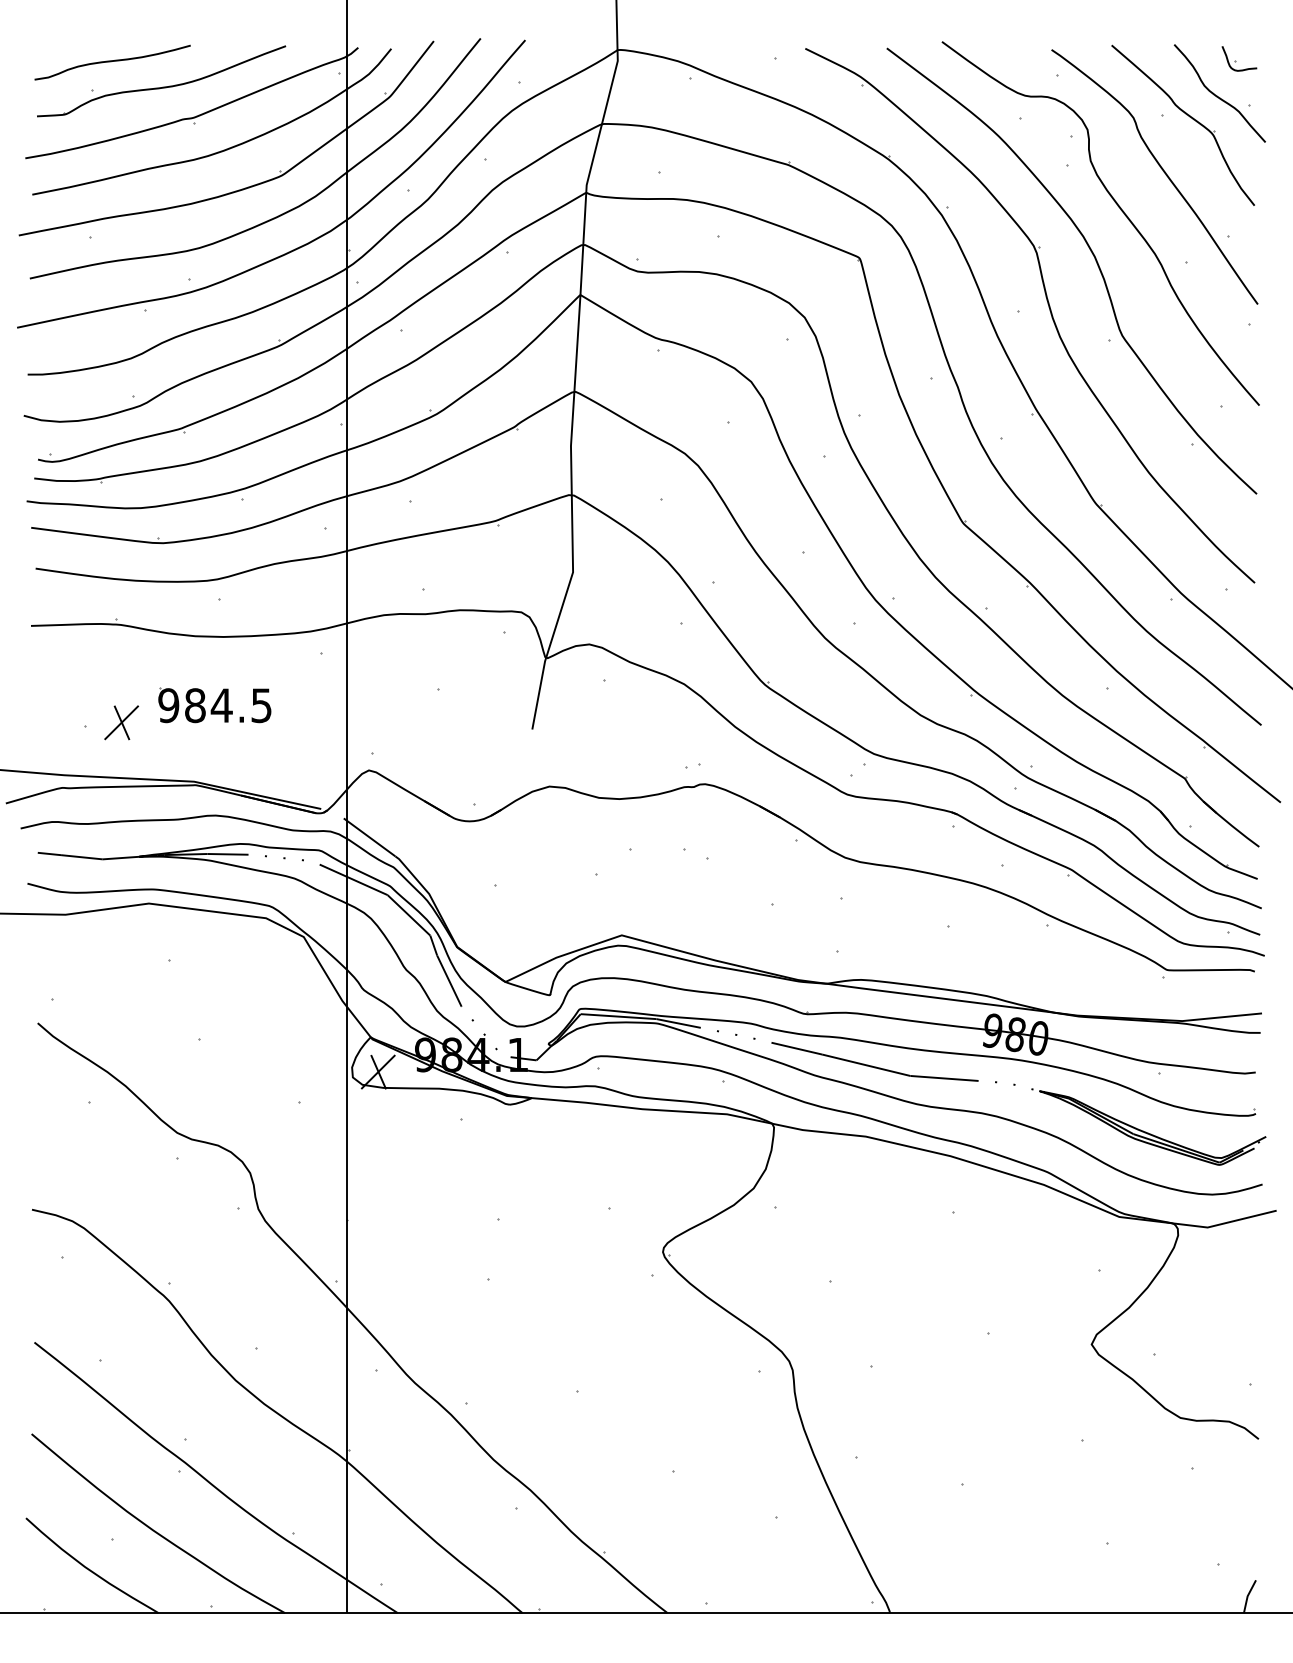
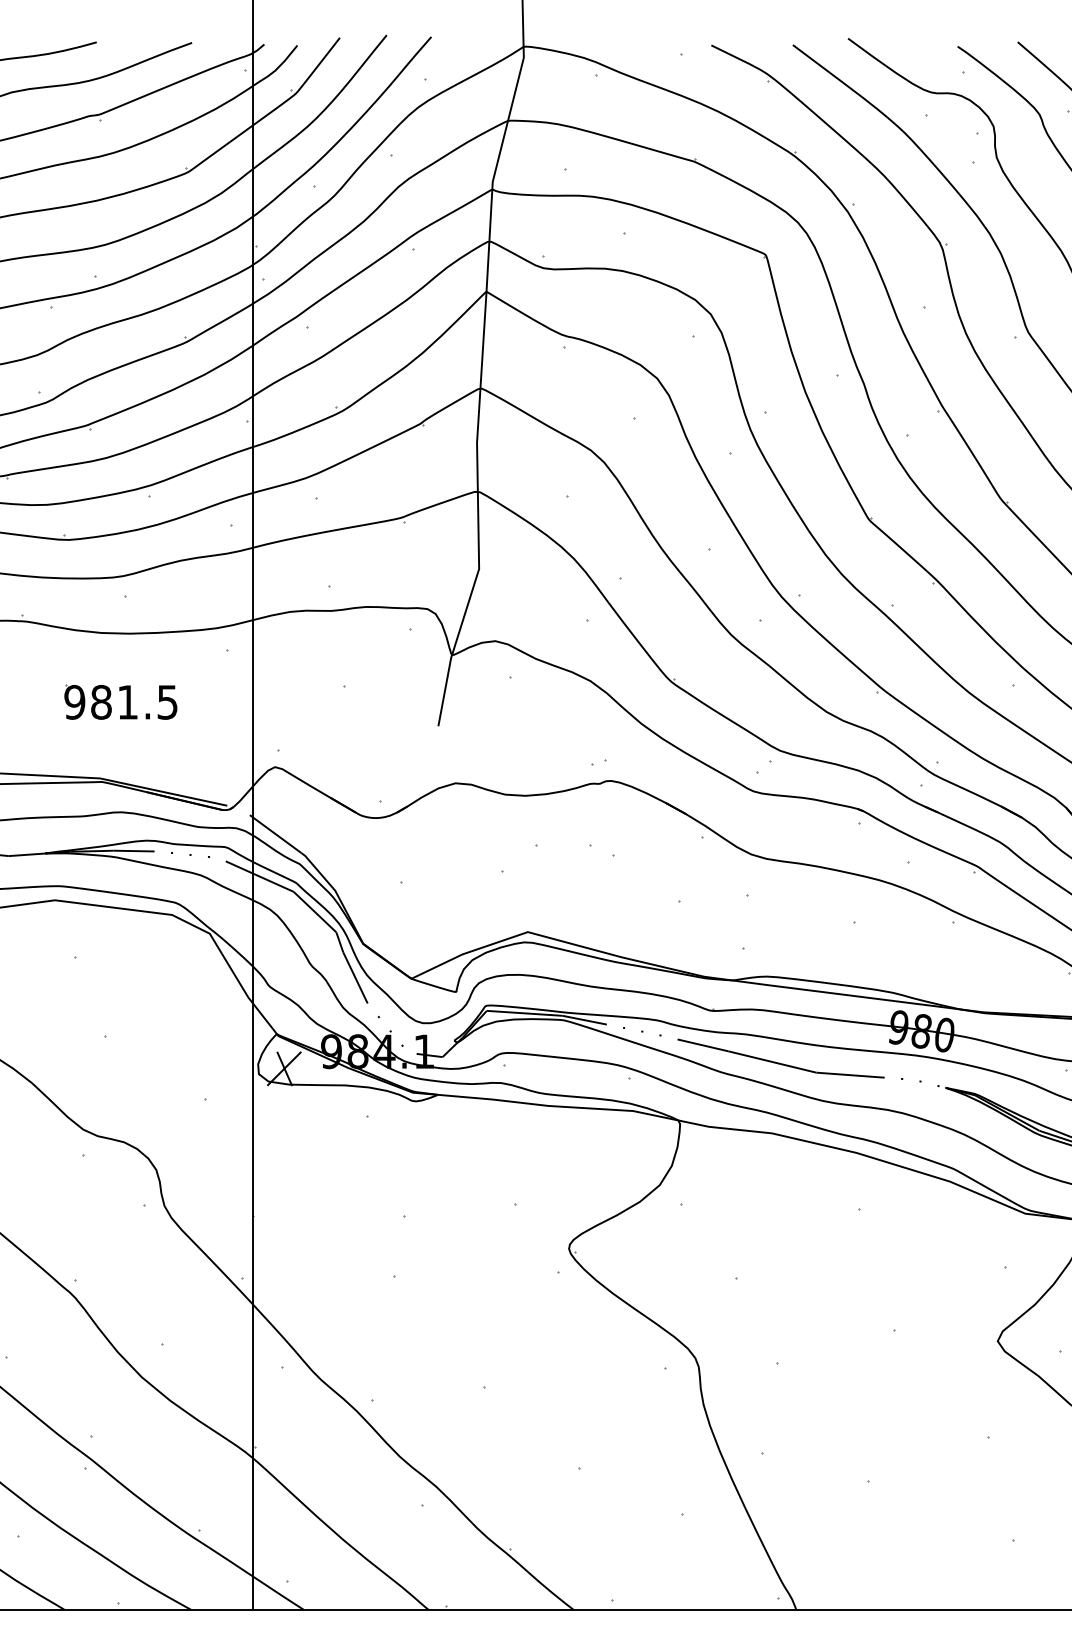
text: (221, 705) -> (127, 702), 984.5 -> 981.5
part: (121, 722) -> (27, 719), removed

